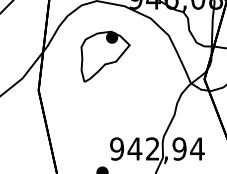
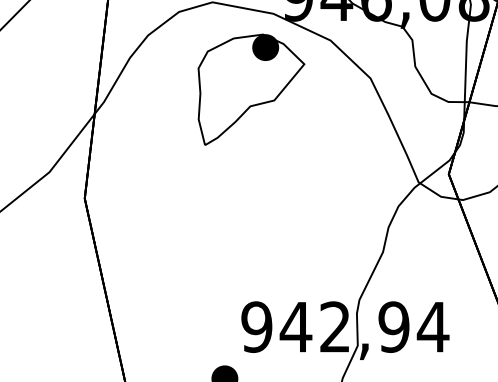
part: (105, 56) -> (251, 88), moved

